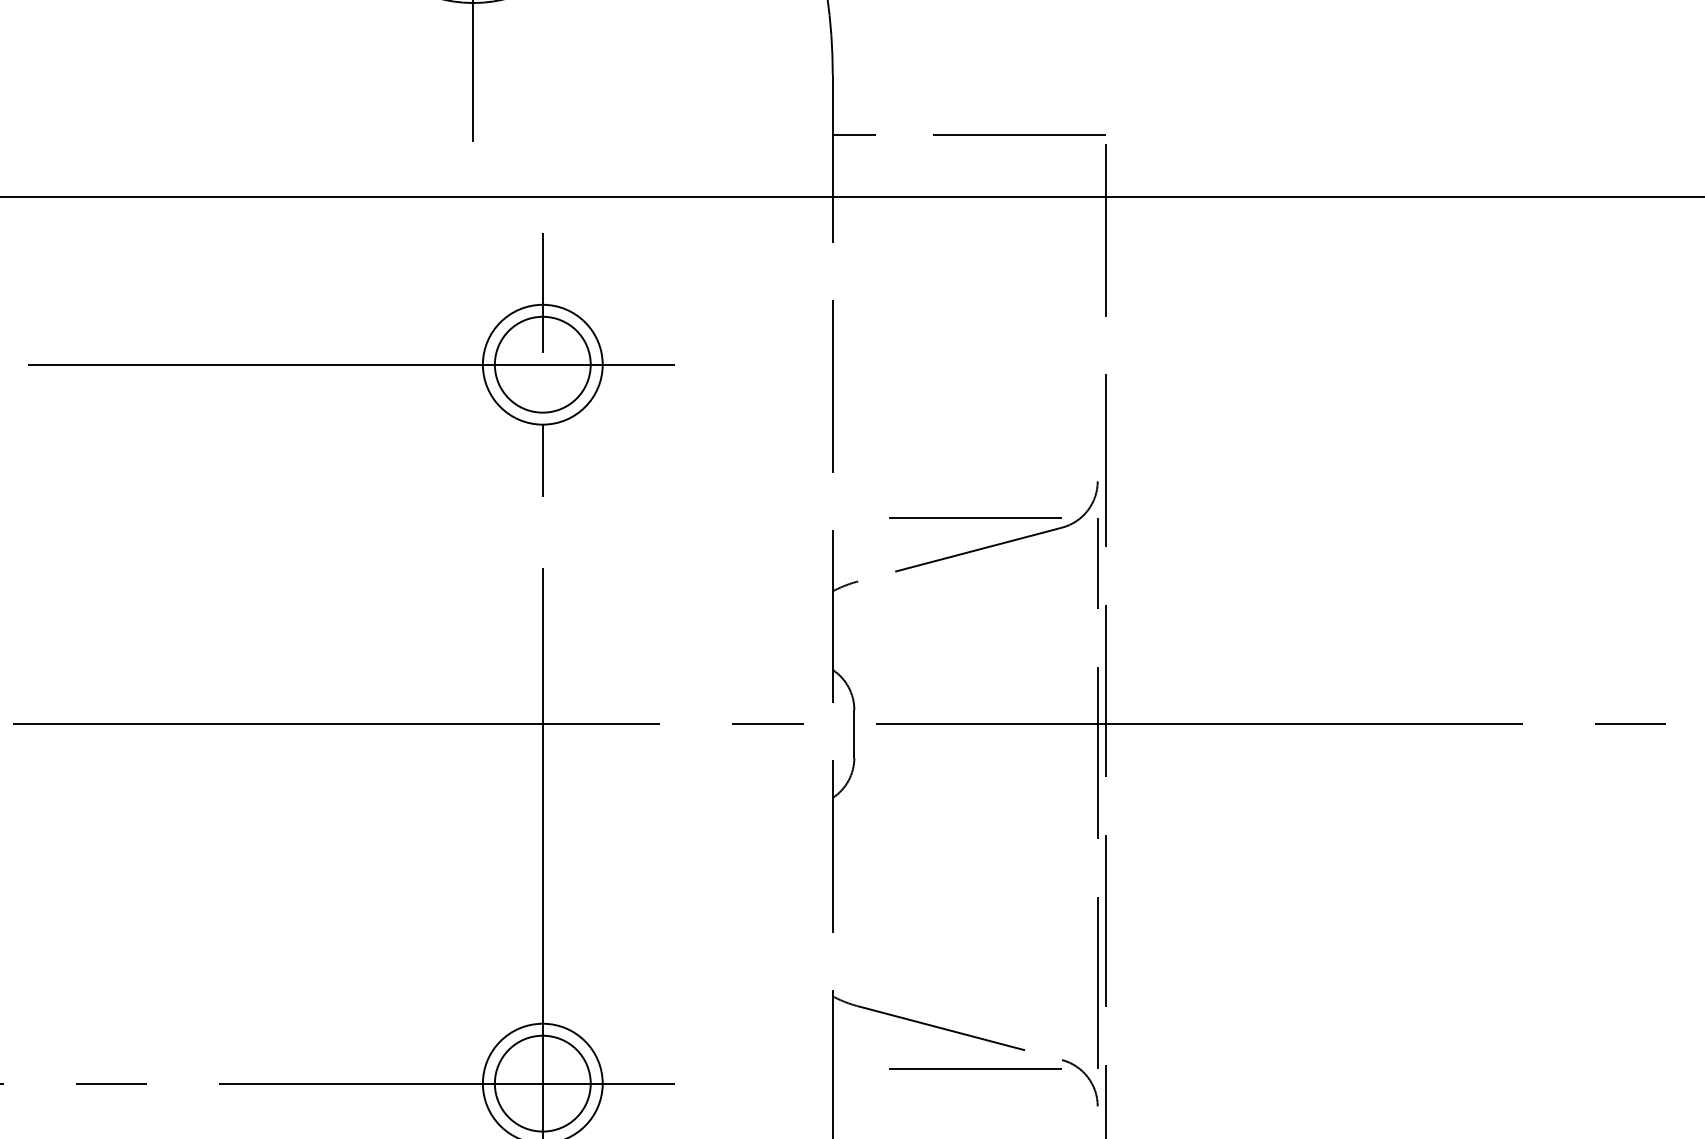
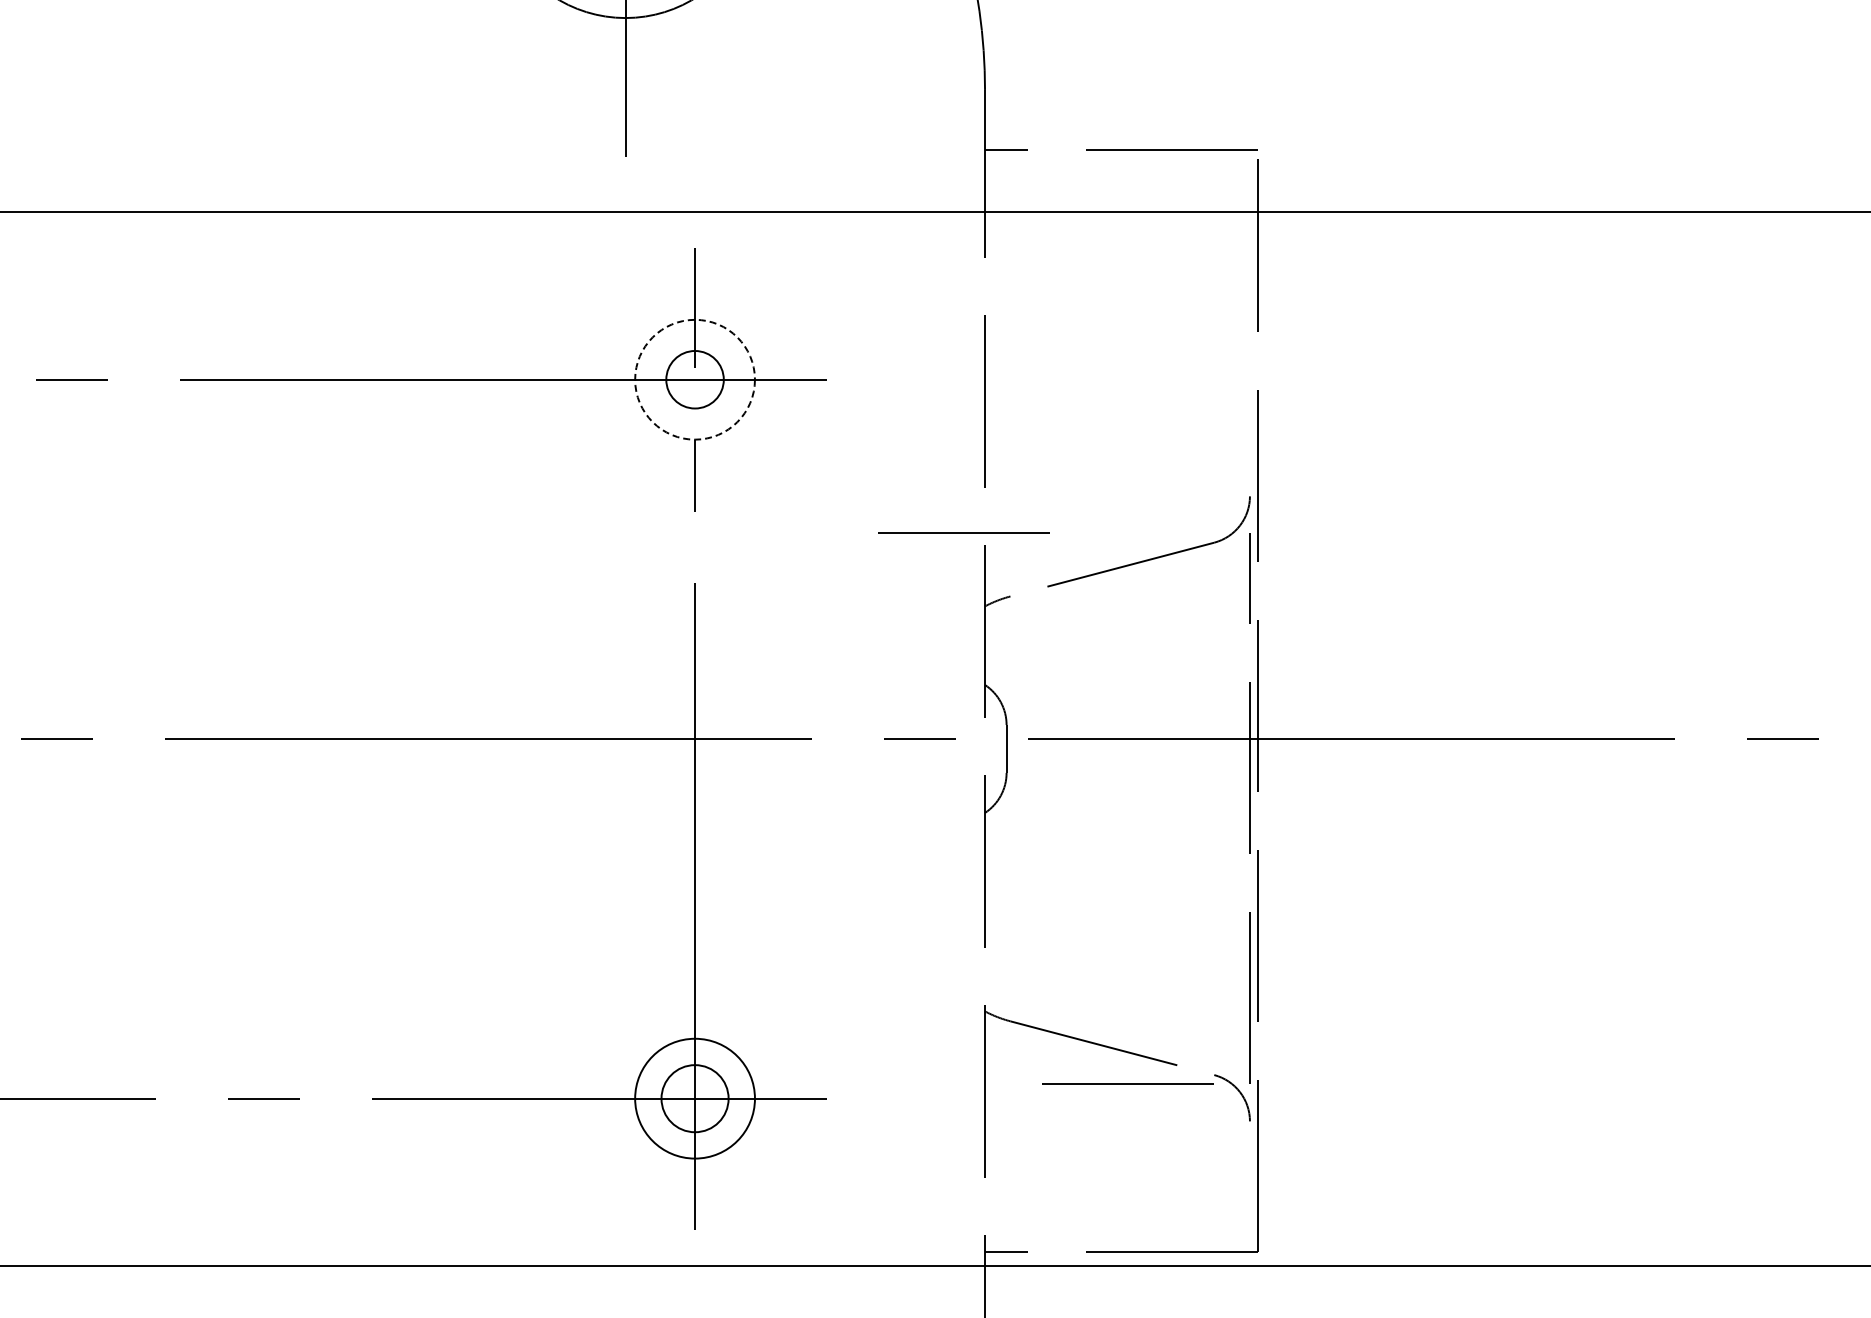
circle: (542, 364) -> (694, 379), size x0.6
circle: (542, 364) -> (694, 379), solid -> dashed
line: (975, 517) -> (963, 532), moved
circle: (542, 1083) -> (694, 1098), size x0.7

